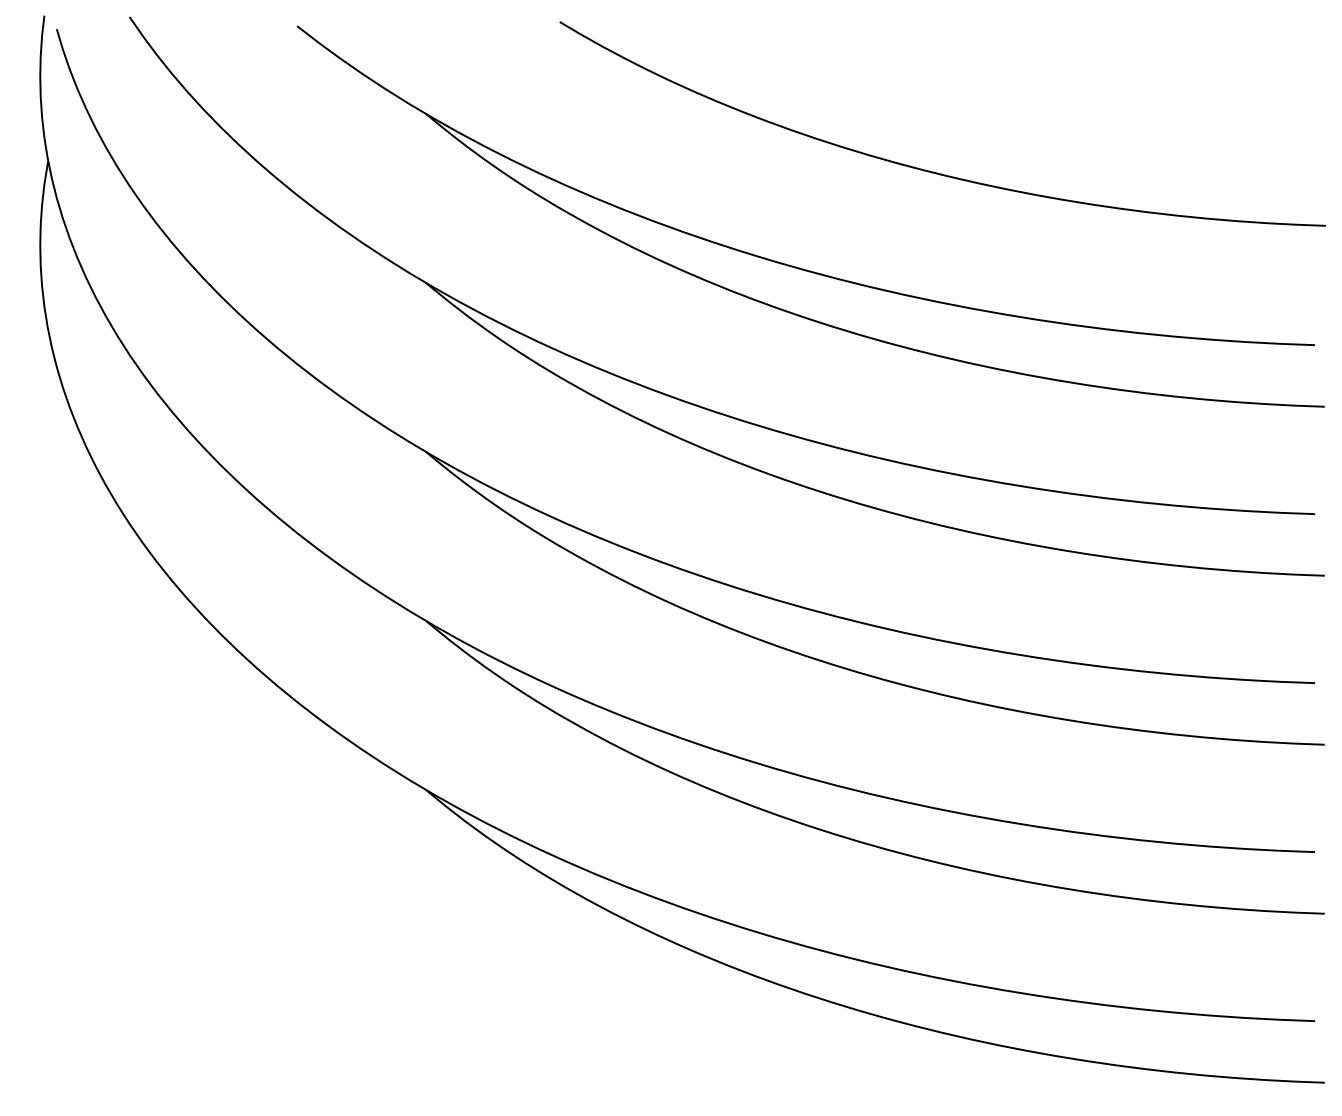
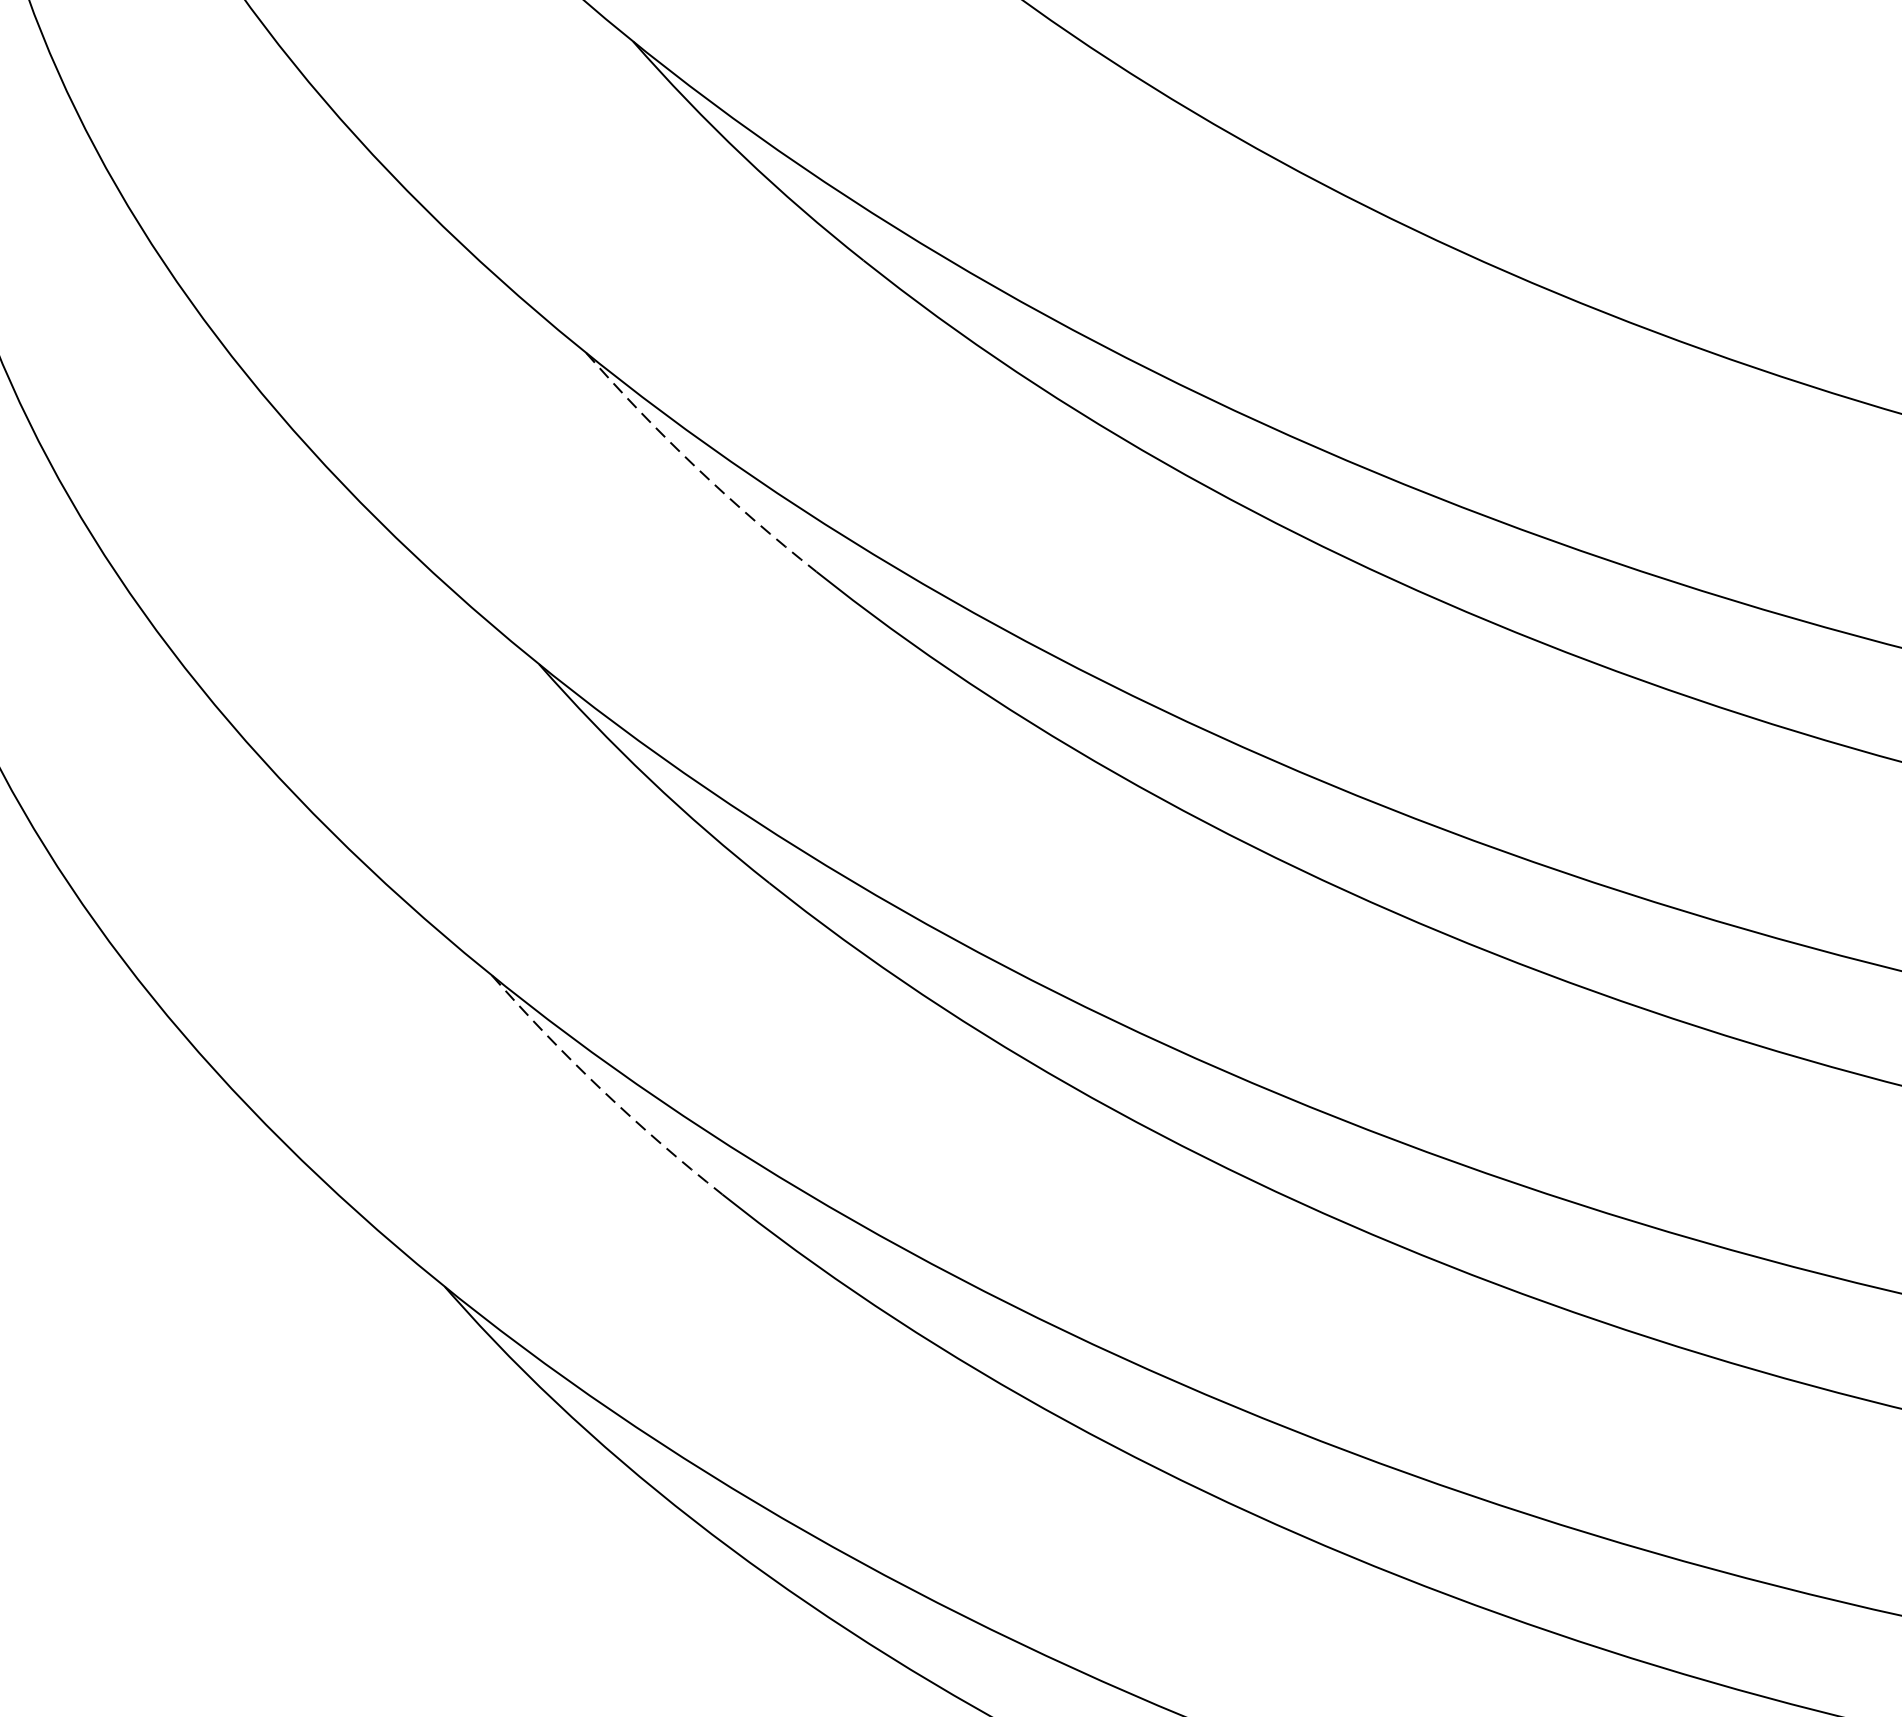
arc: (493, 335) -> (695, 468), solid -> dashed
arc: (493, 673) -> (601, 1090), solid -> dashed

